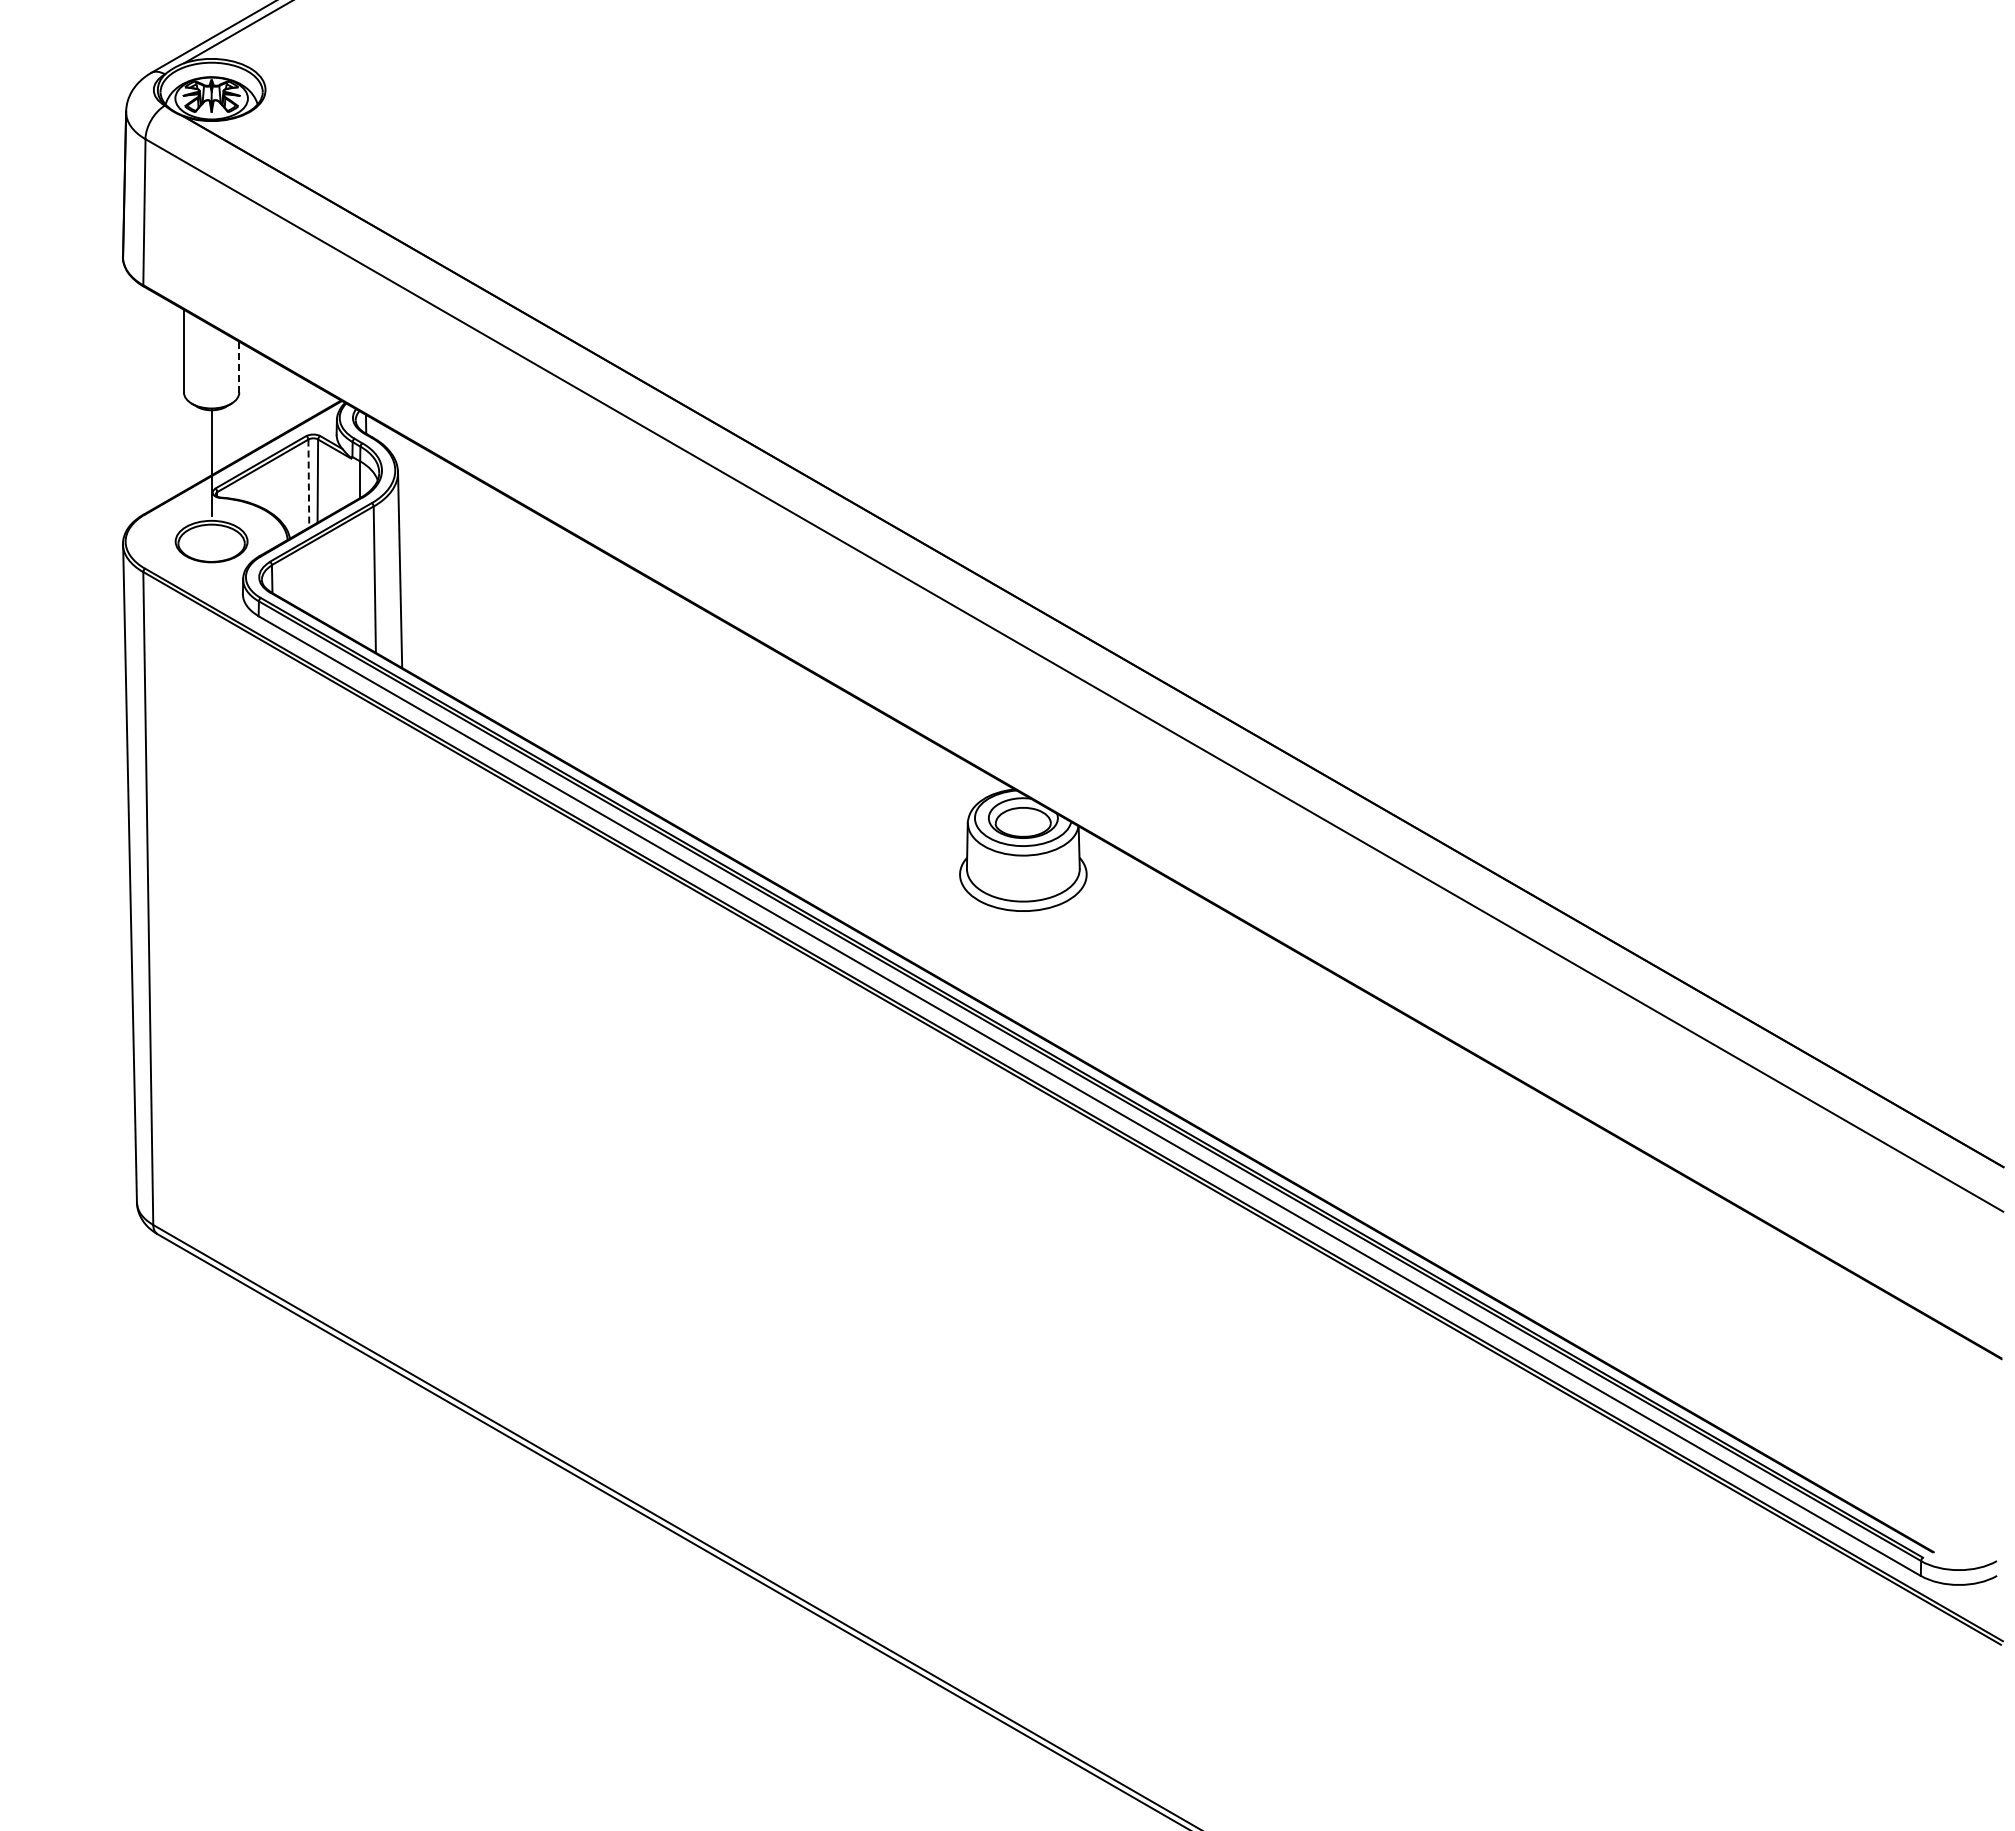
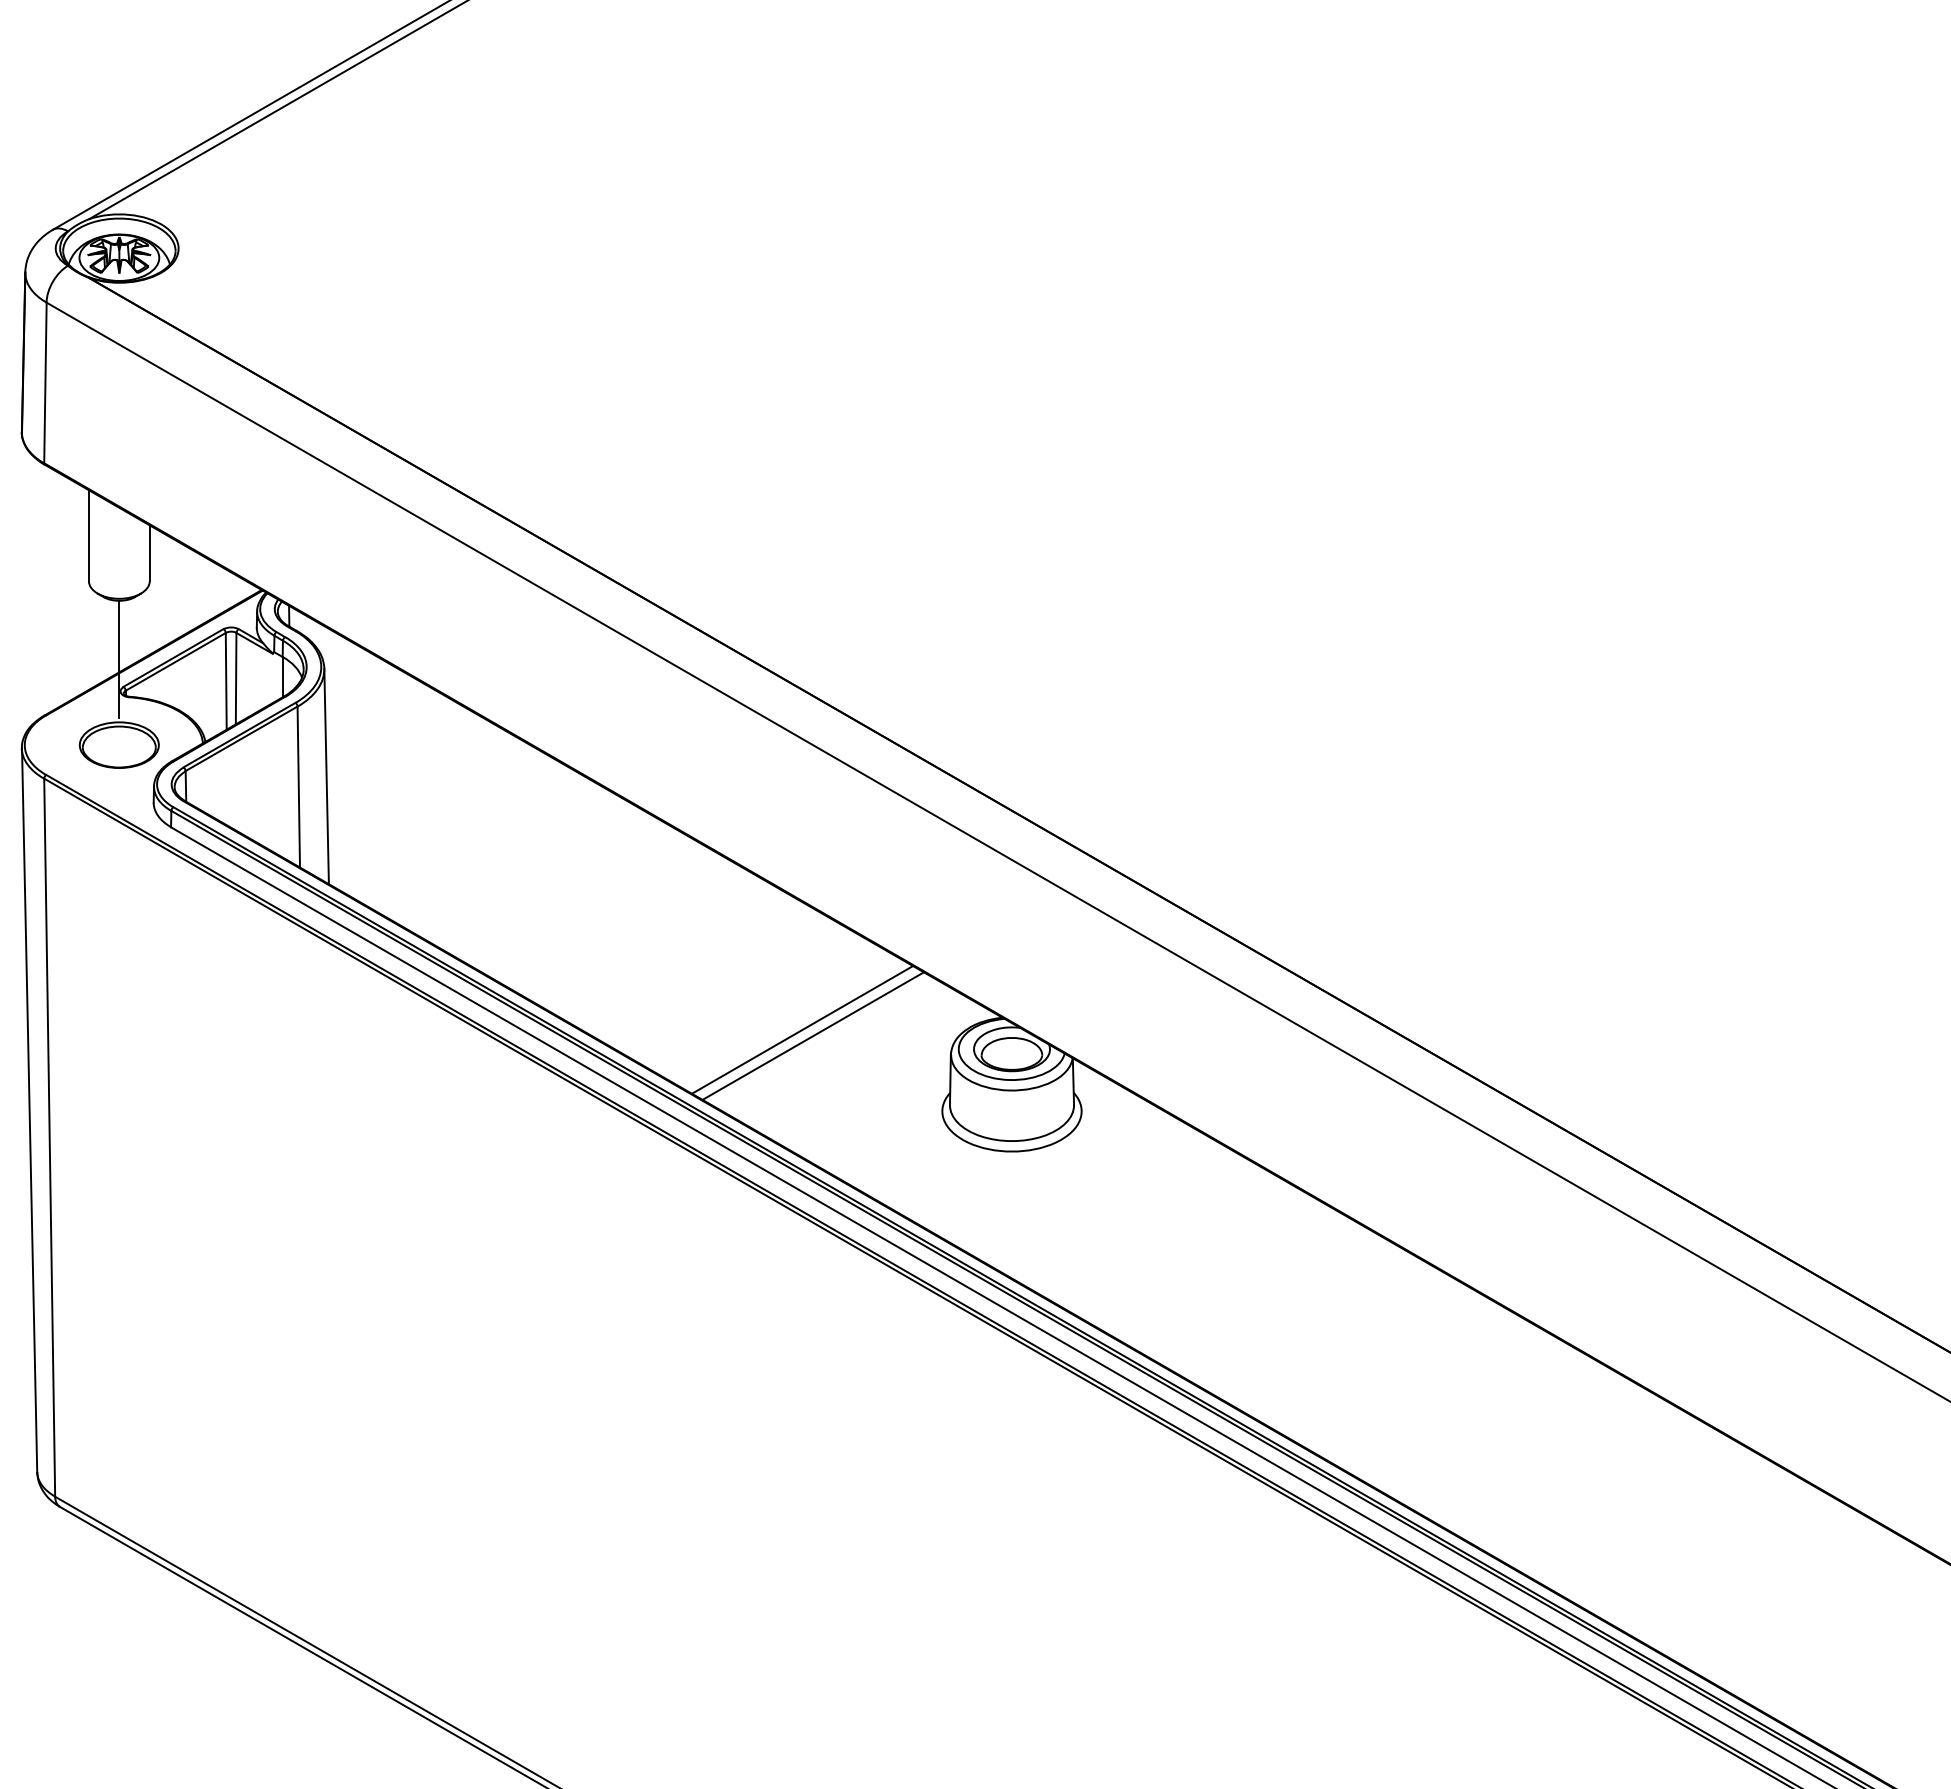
line: (239, 367) -> (149, 553), dashed -> solid
line: (308, 483) -> (225, 681), dashed -> solid
line: (832, 800) -> (802, 1029), added
line: (842, 806) -> (813, 1036), added

